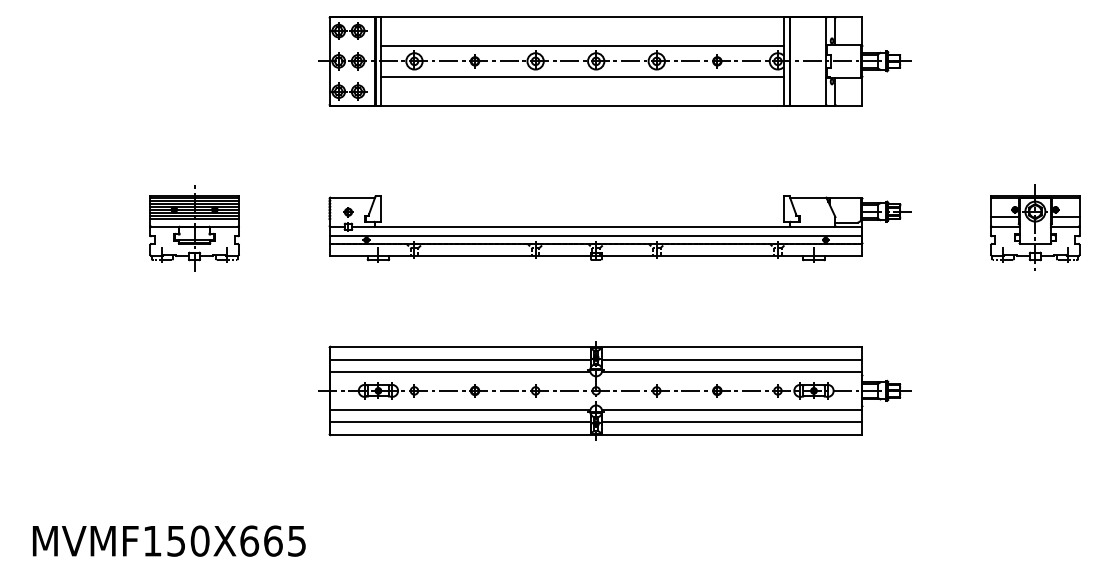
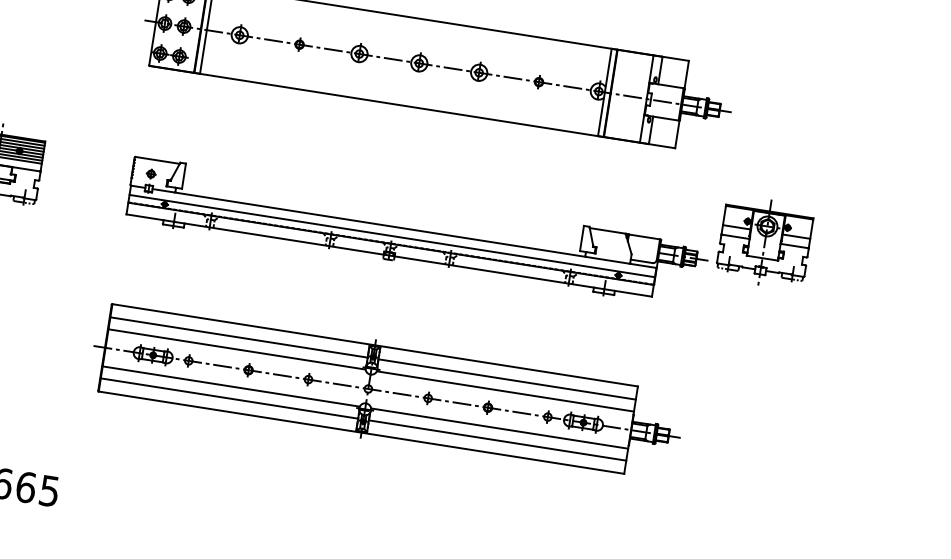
line: (582, 45) -> (408, 45), removed
line: (582, 77) -> (403, 77), removed
part: (1035, 227) -> (765, 242), moved

